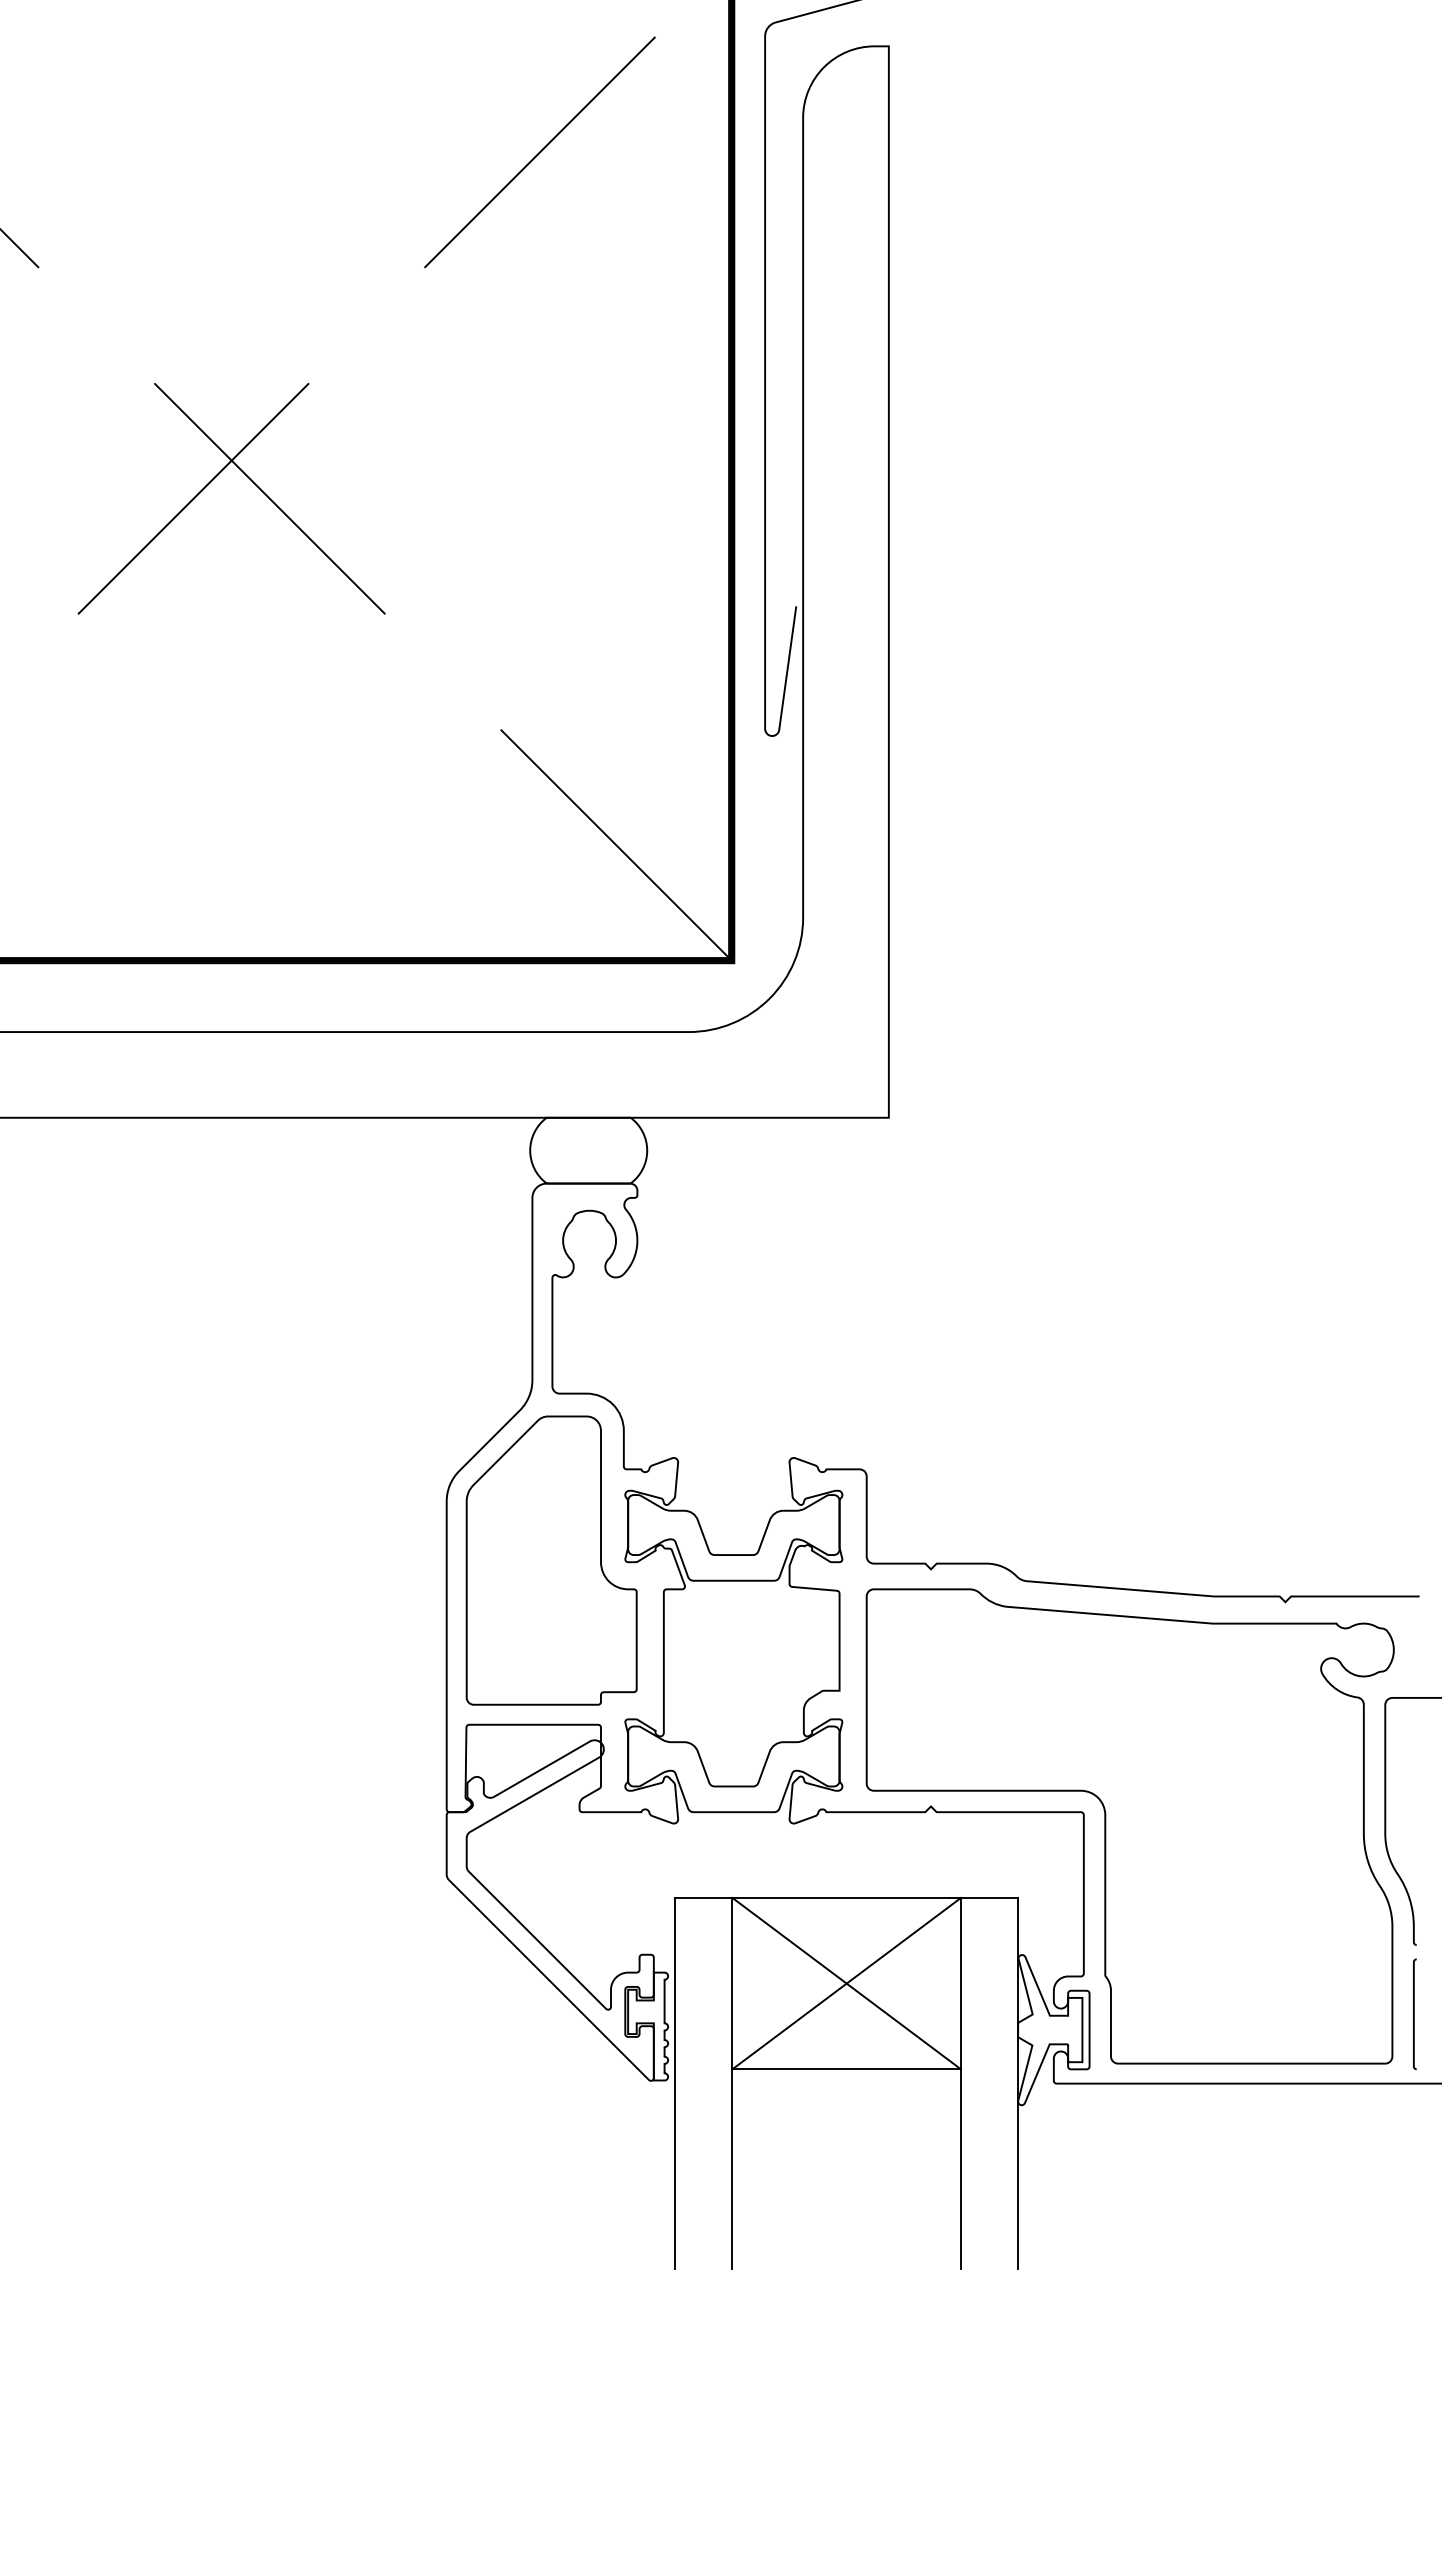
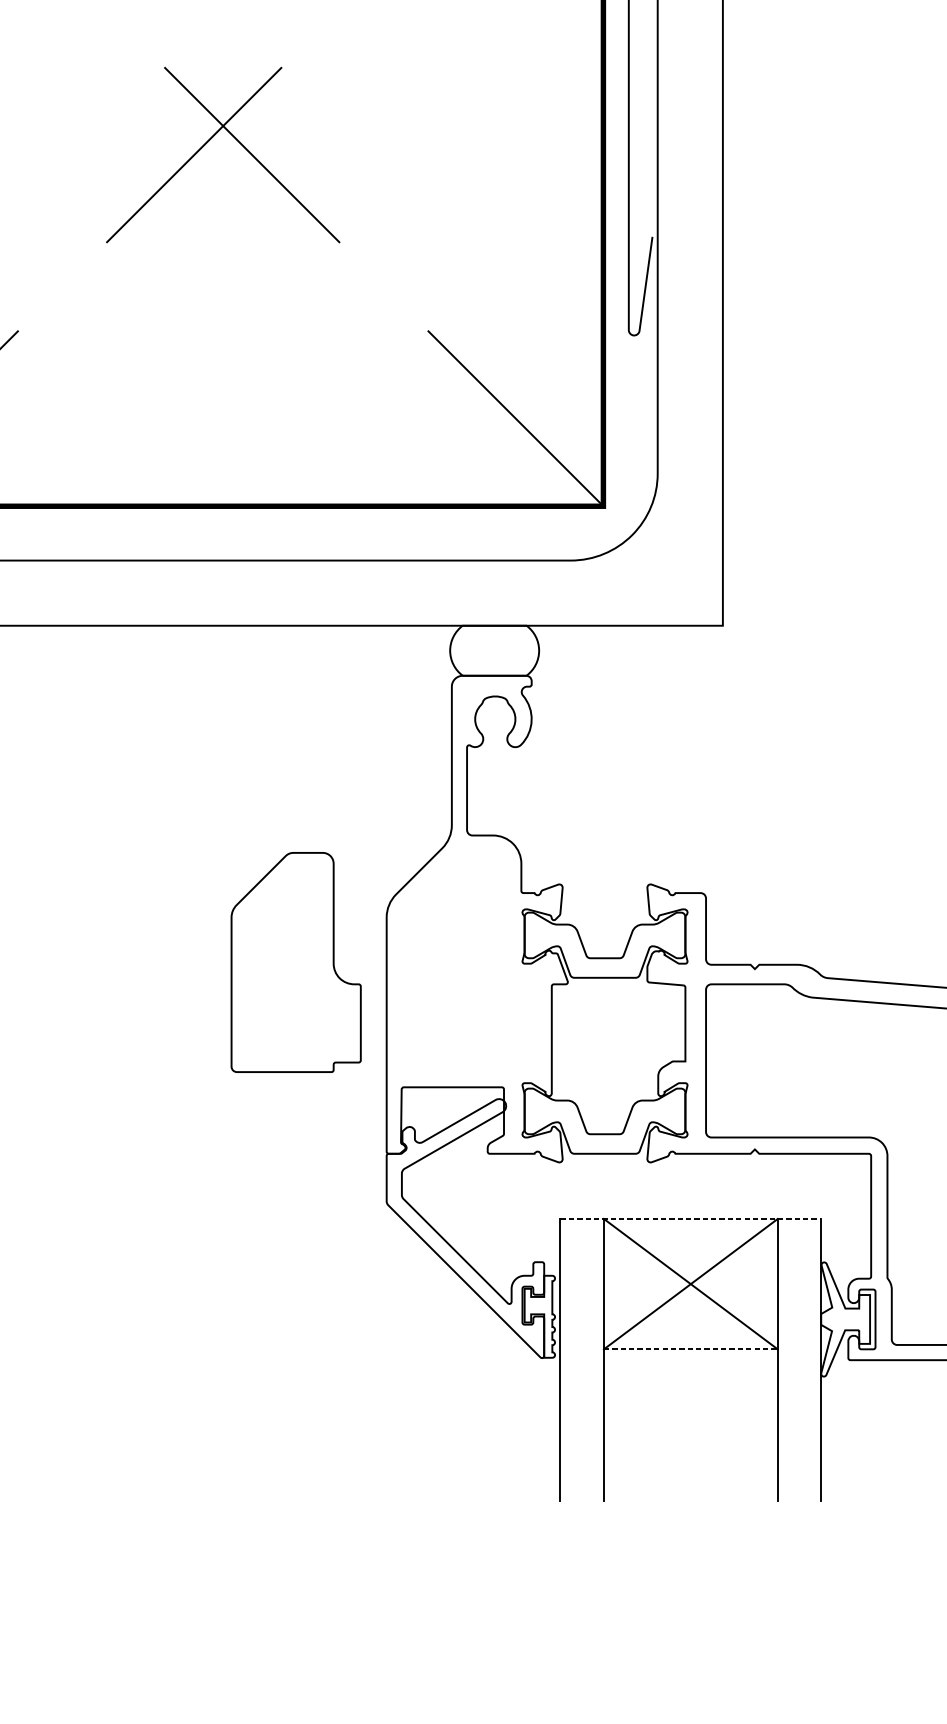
part: (551, 1560) -> (296, 962), moved
line: (847, 1897) -> (691, 1218), solid -> dashed
line: (847, 2069) -> (691, 1349), solid -> dashed

